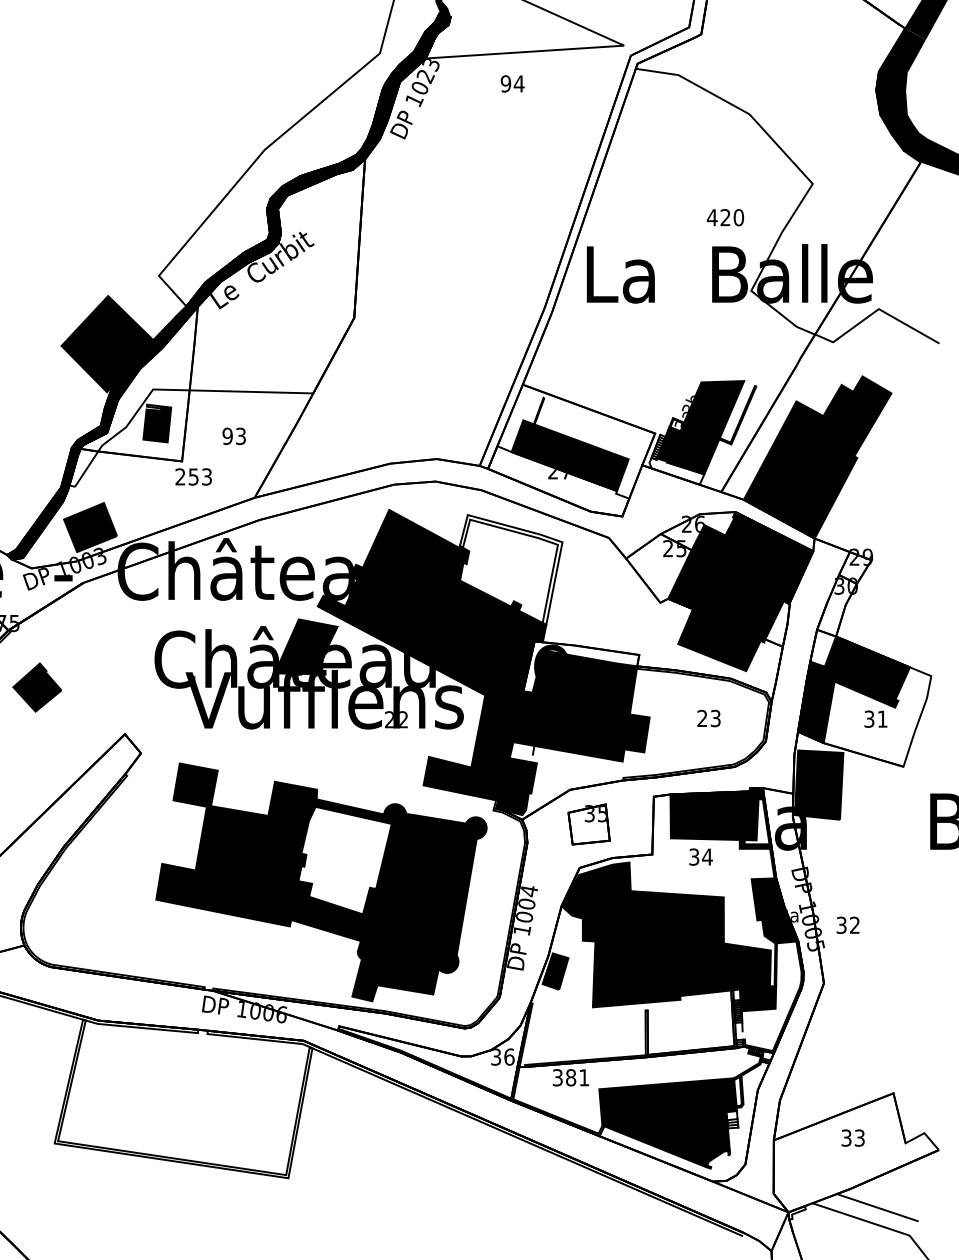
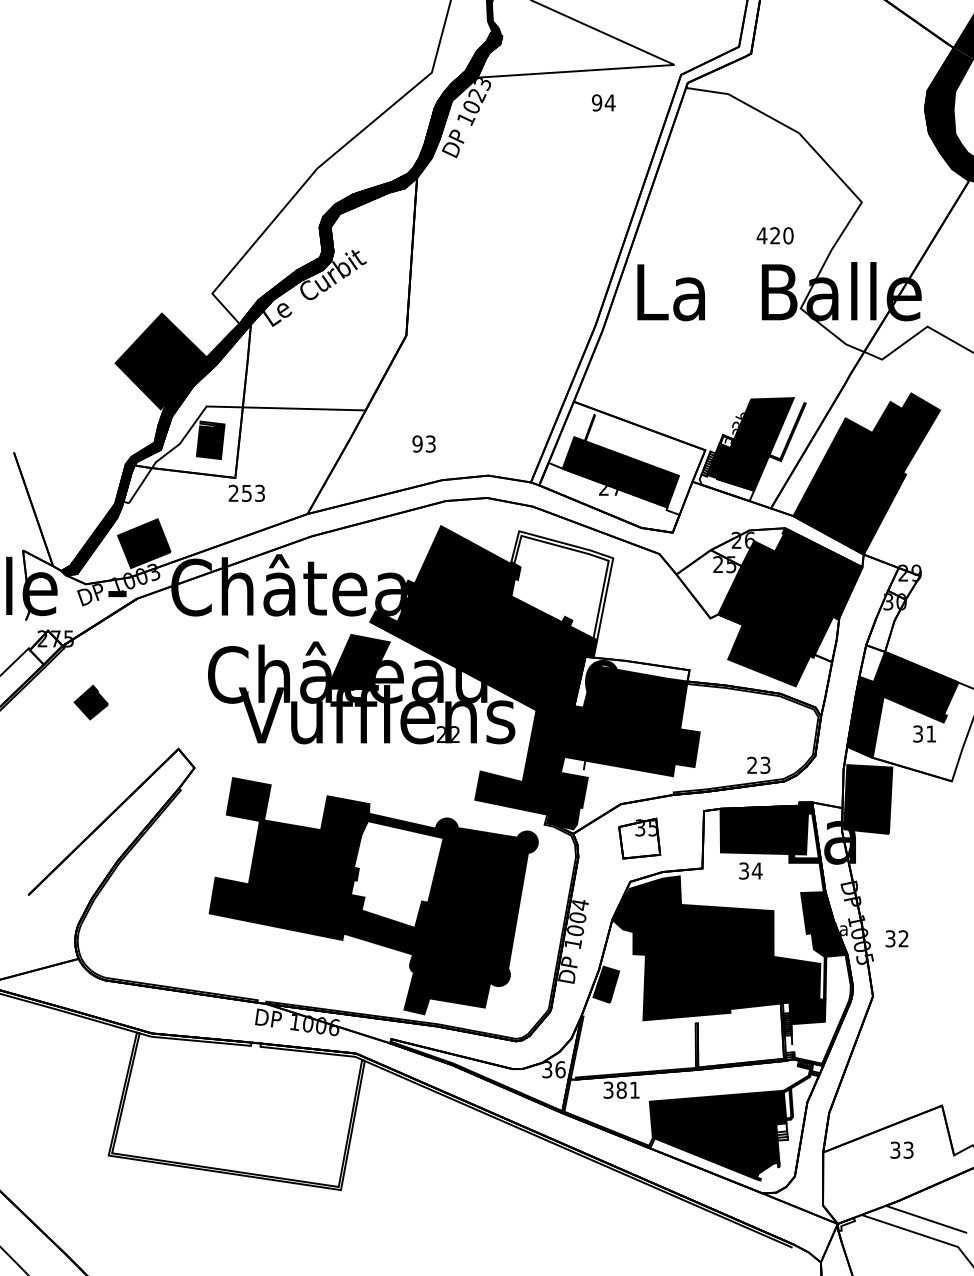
text: (512, 83) -> (603, 102), moved
text: (233, 435) -> (423, 443), moved
part: (36, 687) -> (90, 702), size x0.7
text: (708, 717) -> (758, 764), moved

